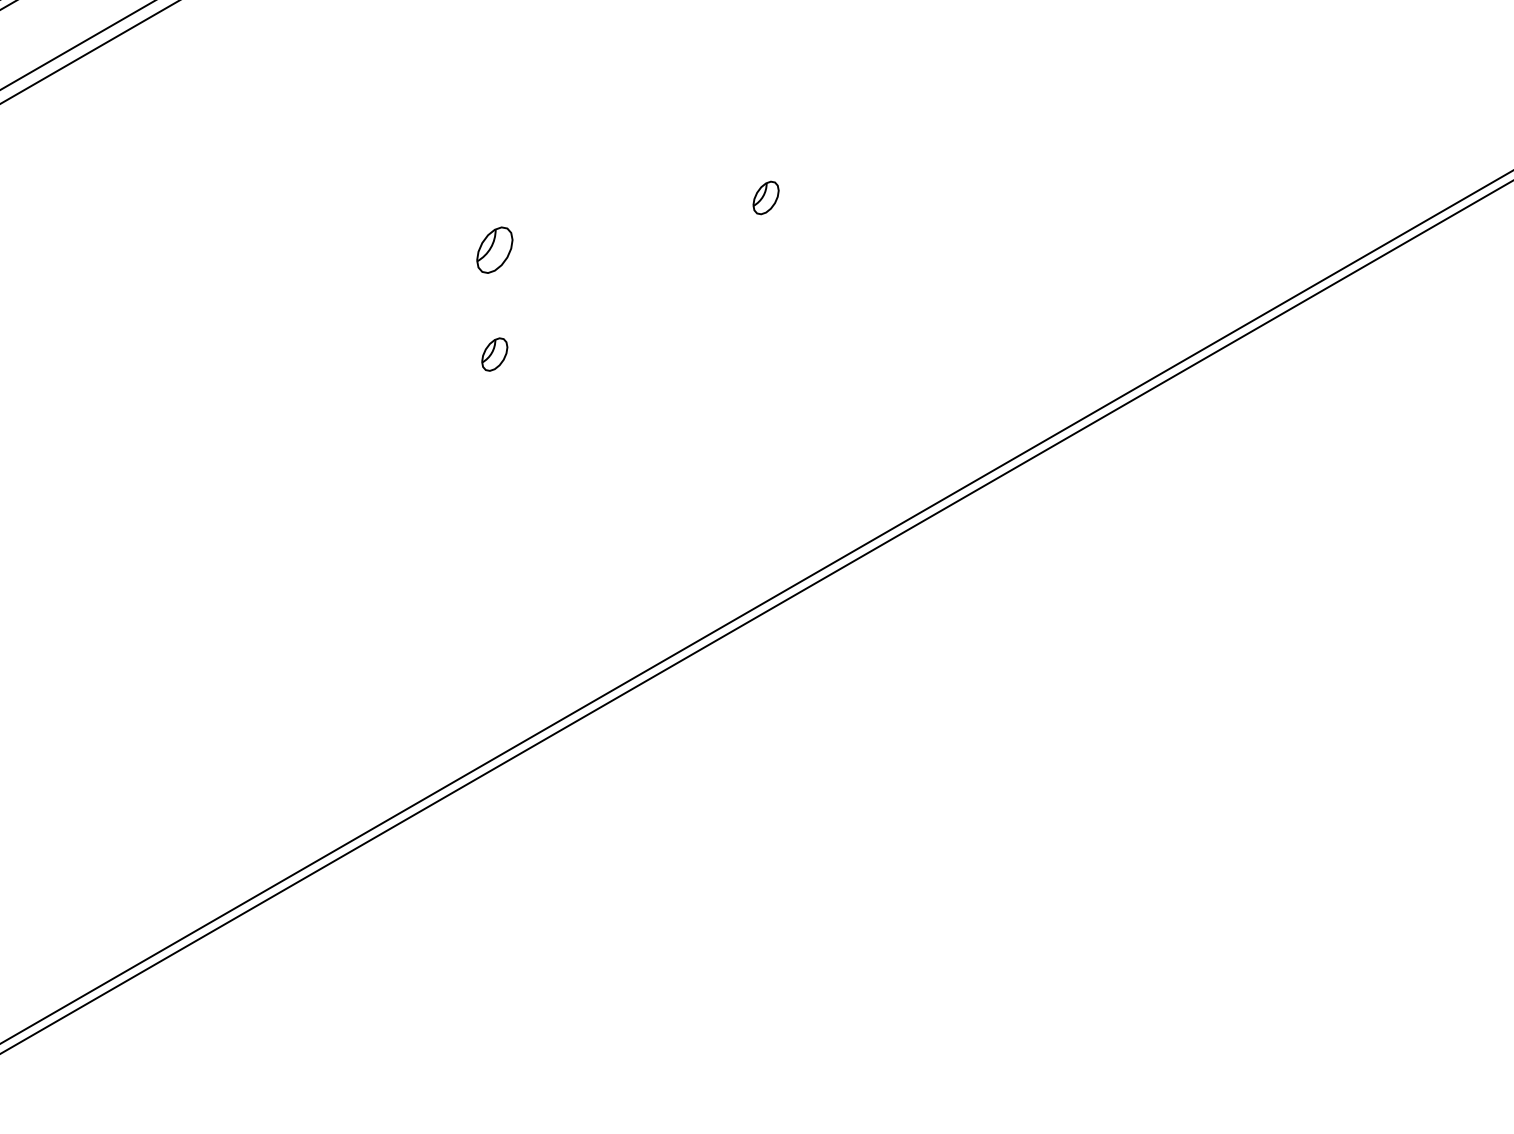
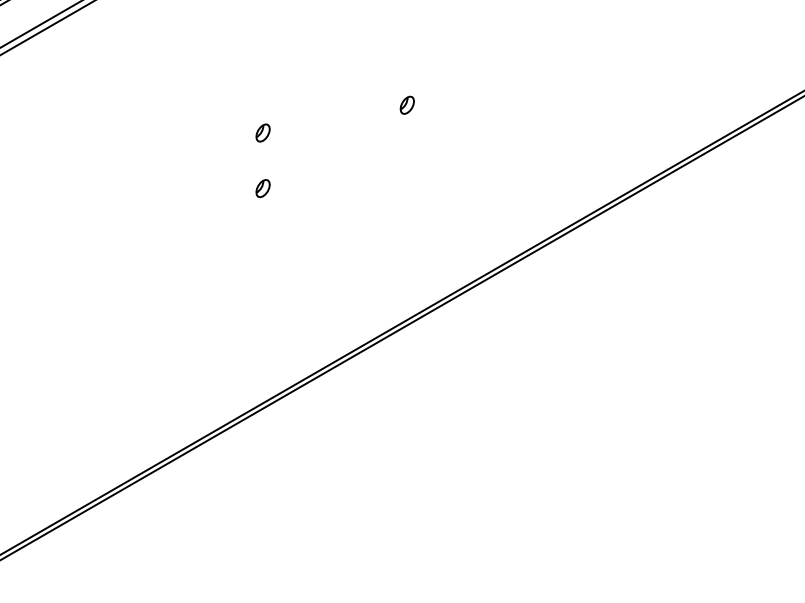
part: (493, 249) -> (262, 132), size x0.71

